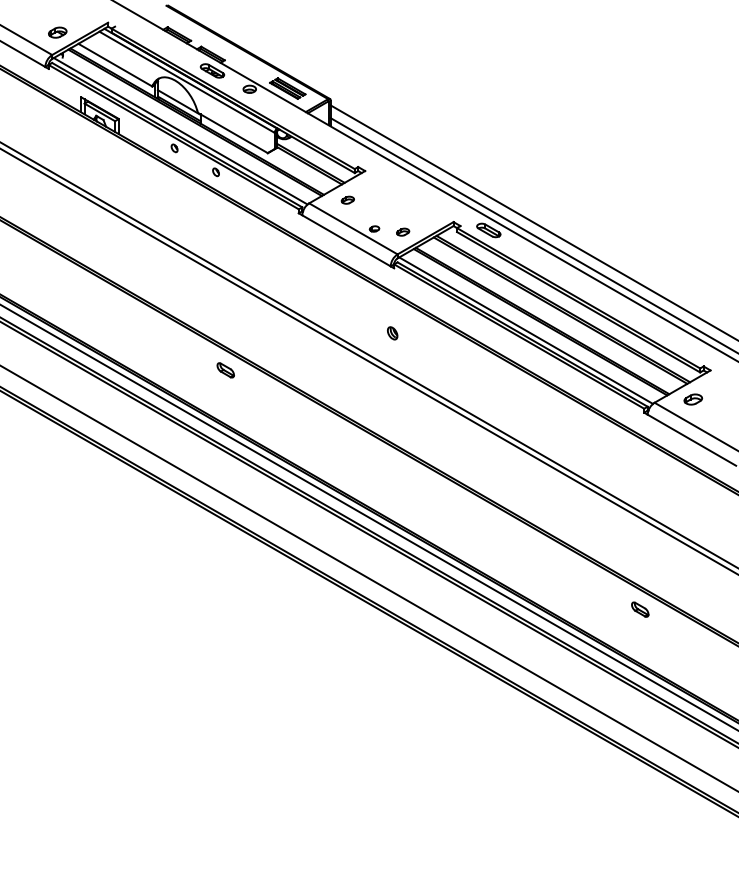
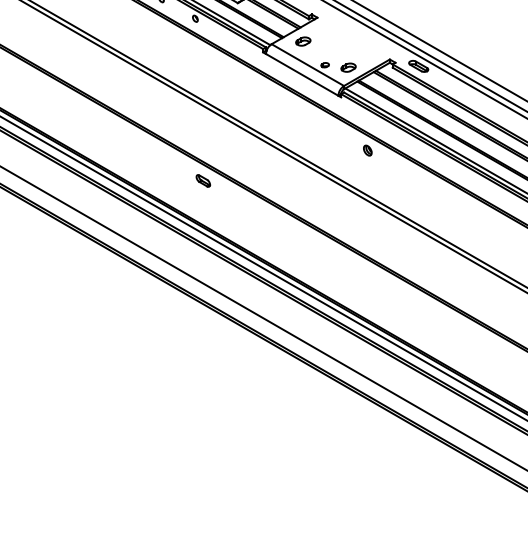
part: (347, 200) -> (303, 41), size x1.43
part: (402, 232) -> (348, 68), size x1.43
part: (392, 333) -> (367, 150), moved

